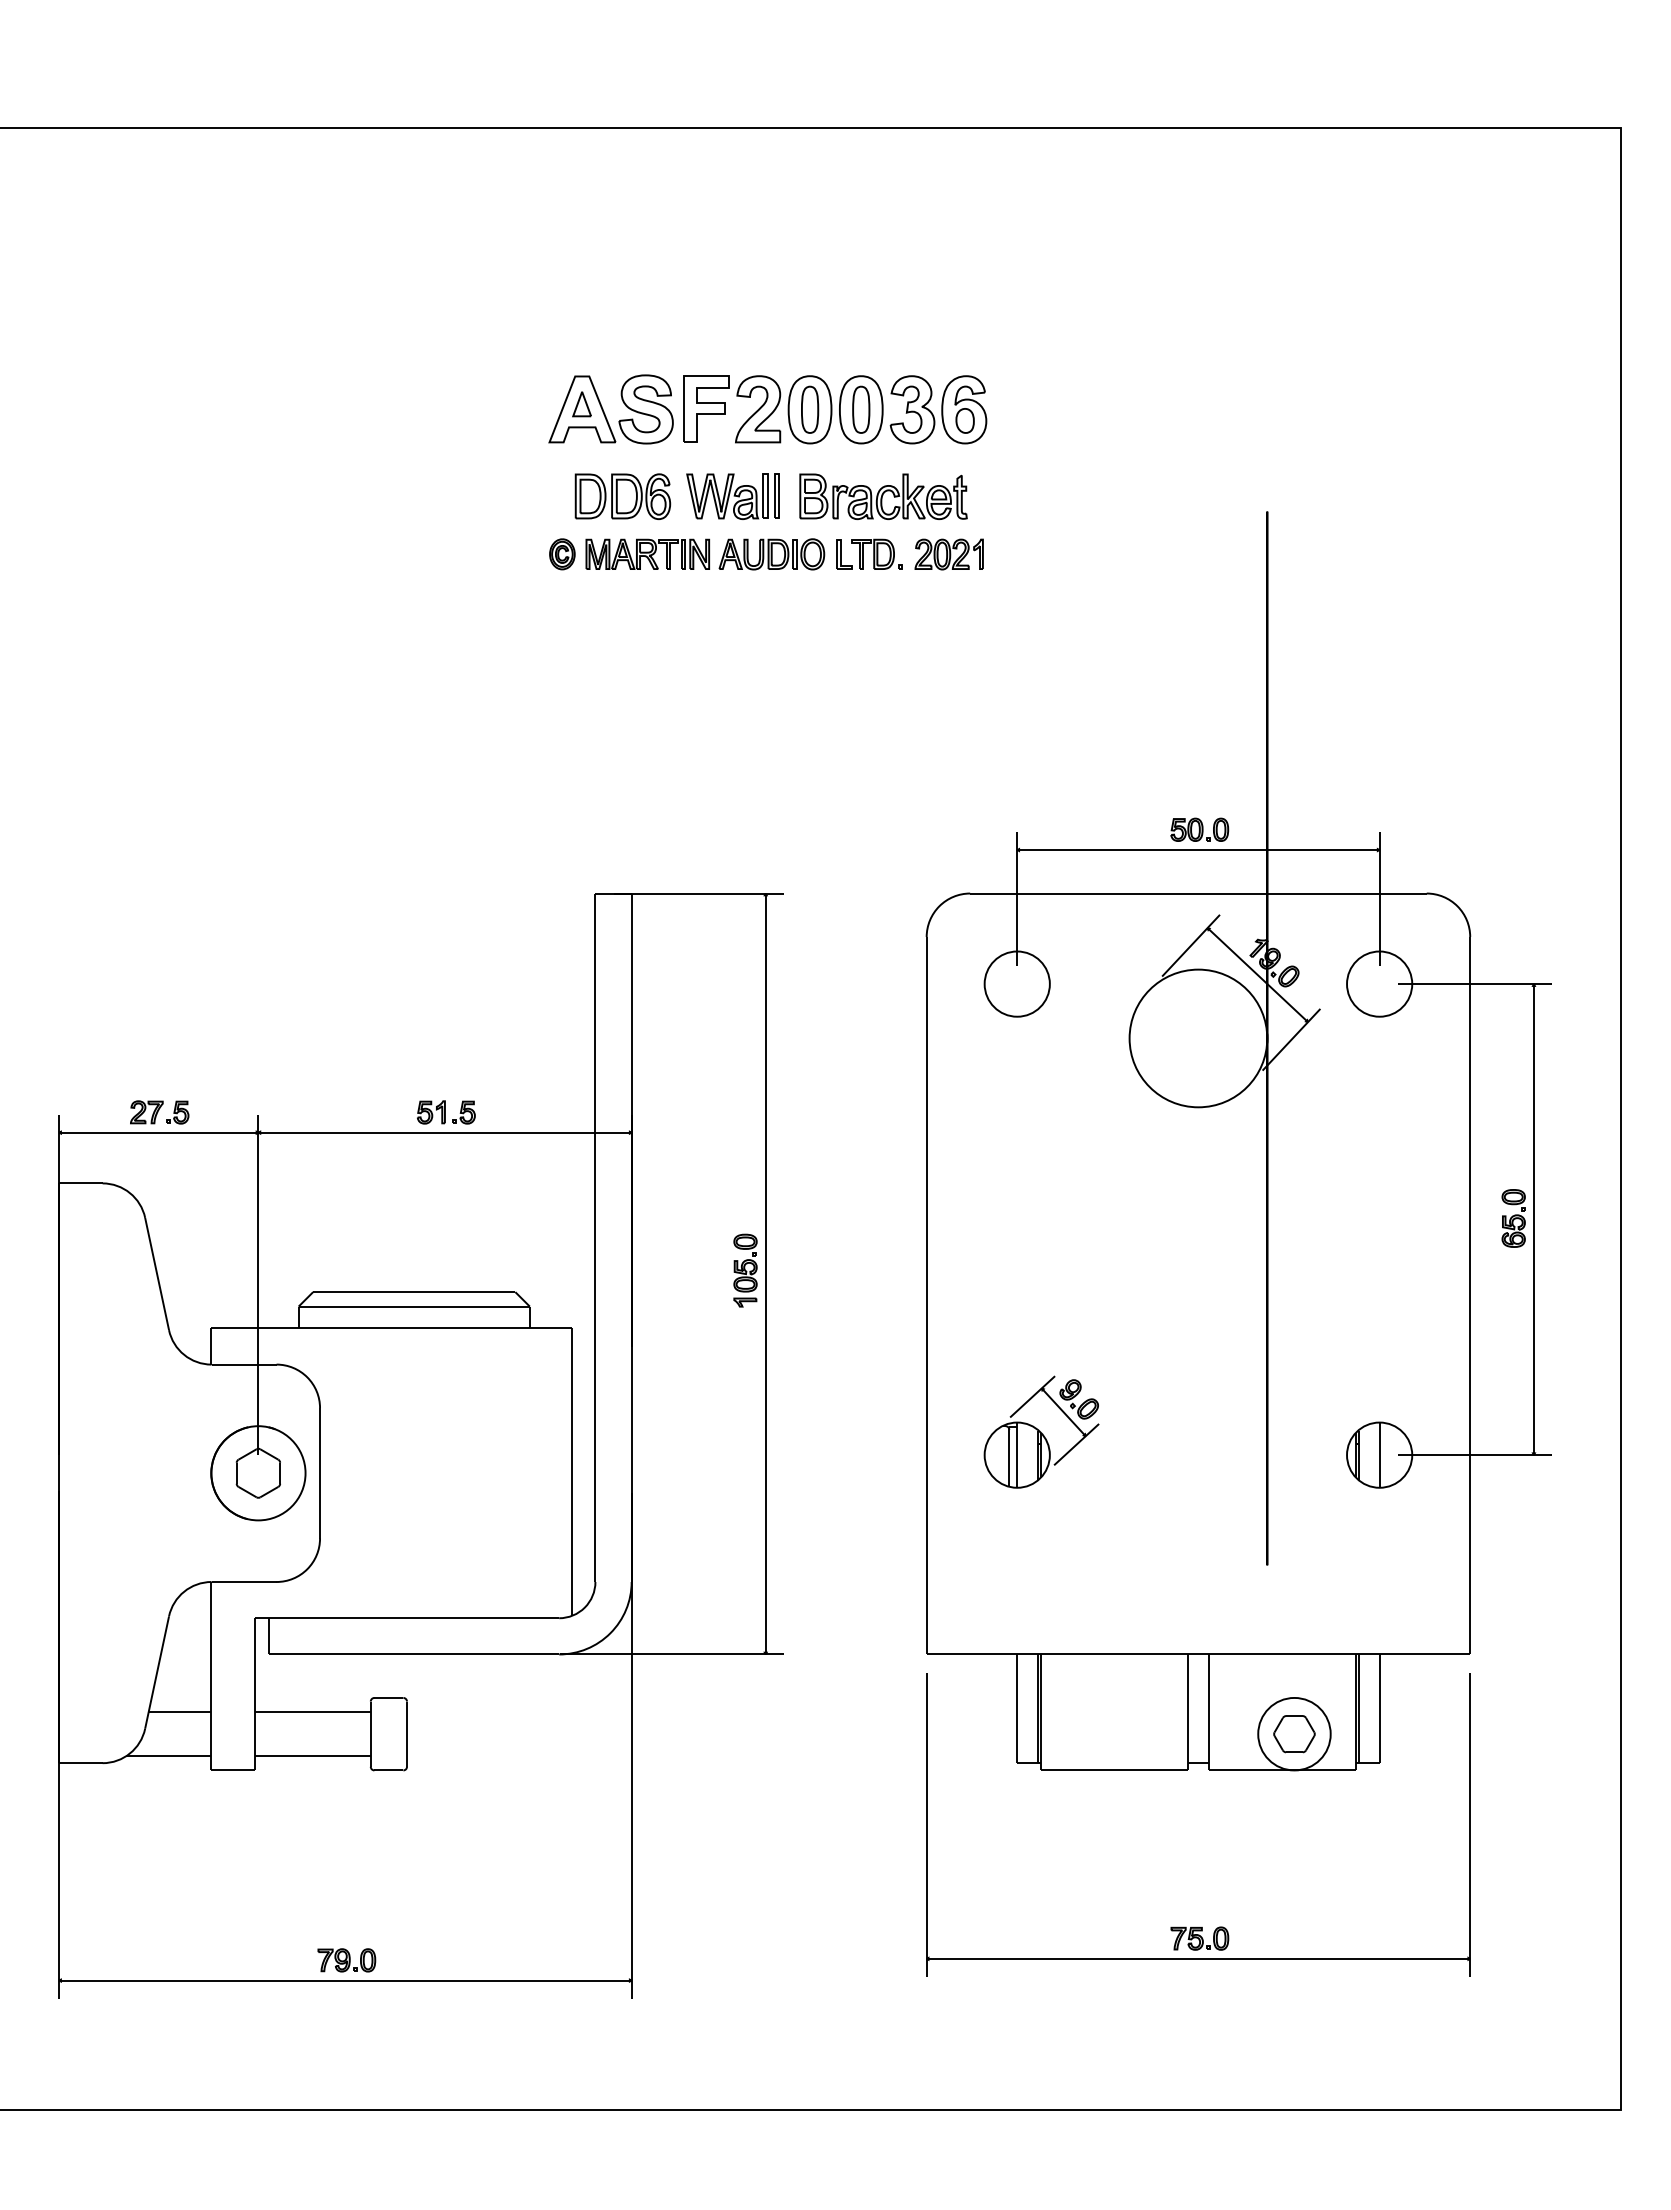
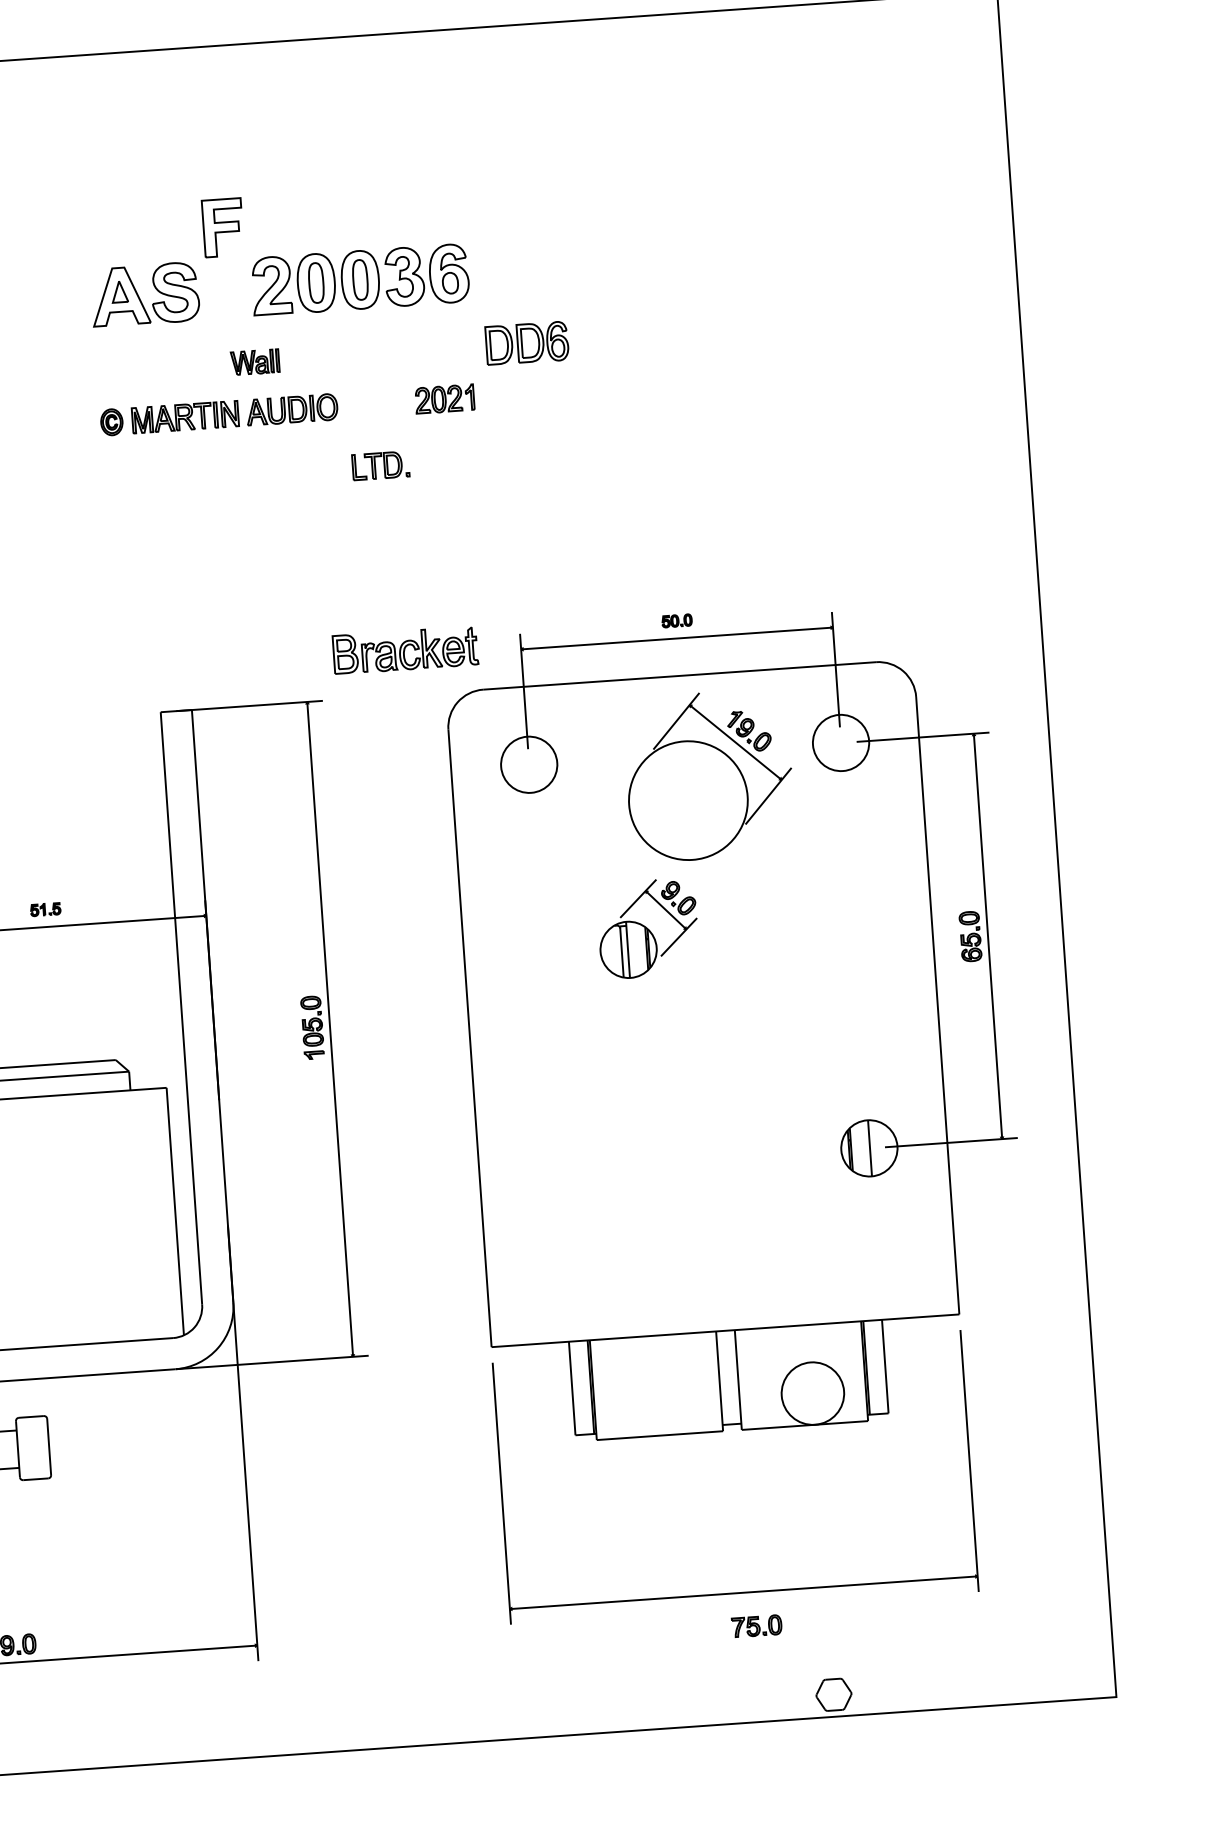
part: (706, 408) -> (222, 227), moved
part: (622, 496) -> (526, 343), moved
part: (732, 496) -> (254, 362), size x0.6
part: (883, 496) -> (405, 650), moved
part: (869, 553) -> (380, 465), moved
part: (1199, 829) -> (676, 620), size x0.6
part: (446, 1112) -> (45, 909), size x0.6
part: (1041, 1431) -> (648, 928), moved
part: (1294, 1734) -> (834, 1695), moved
part: (1199, 1938) -> (756, 1626), moved

